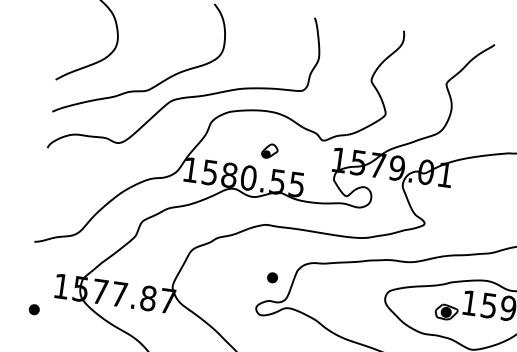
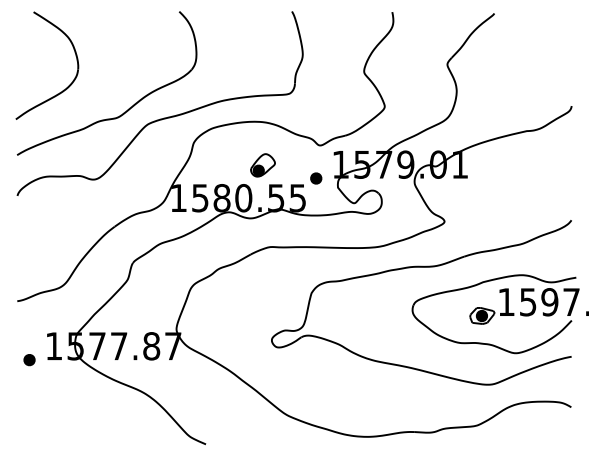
part: (269, 151) -> (262, 165), size x1.43
part: (272, 277) -> (316, 178), moved
part: (34, 310) -> (29, 360), moved

